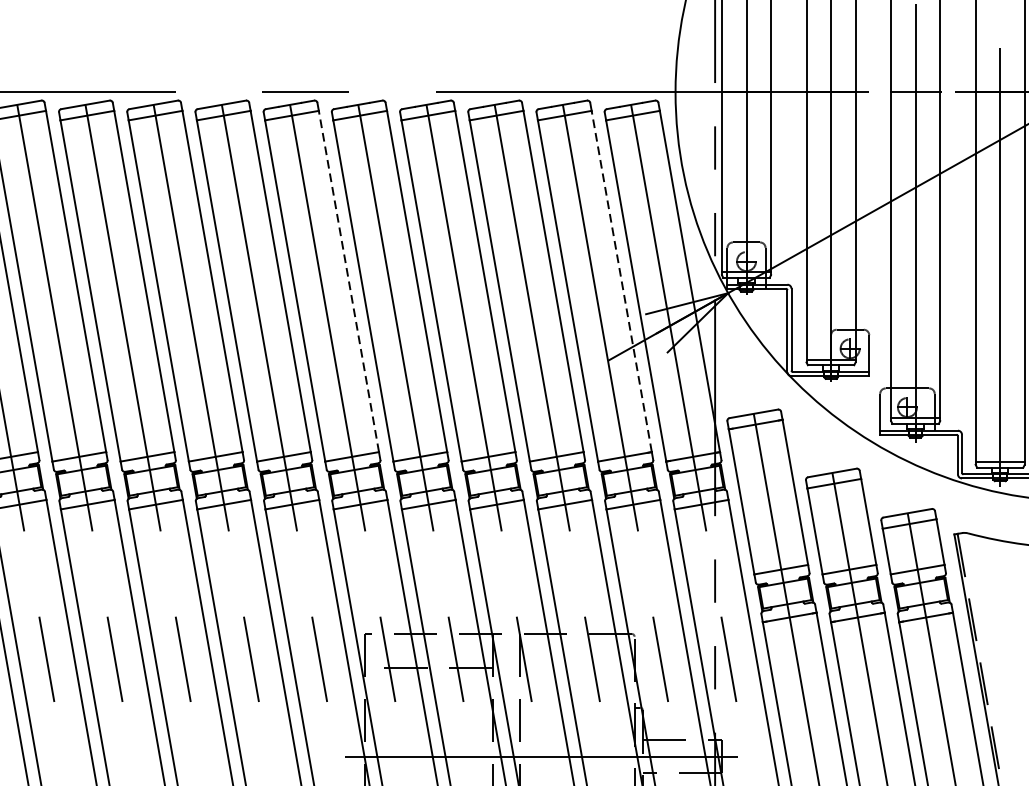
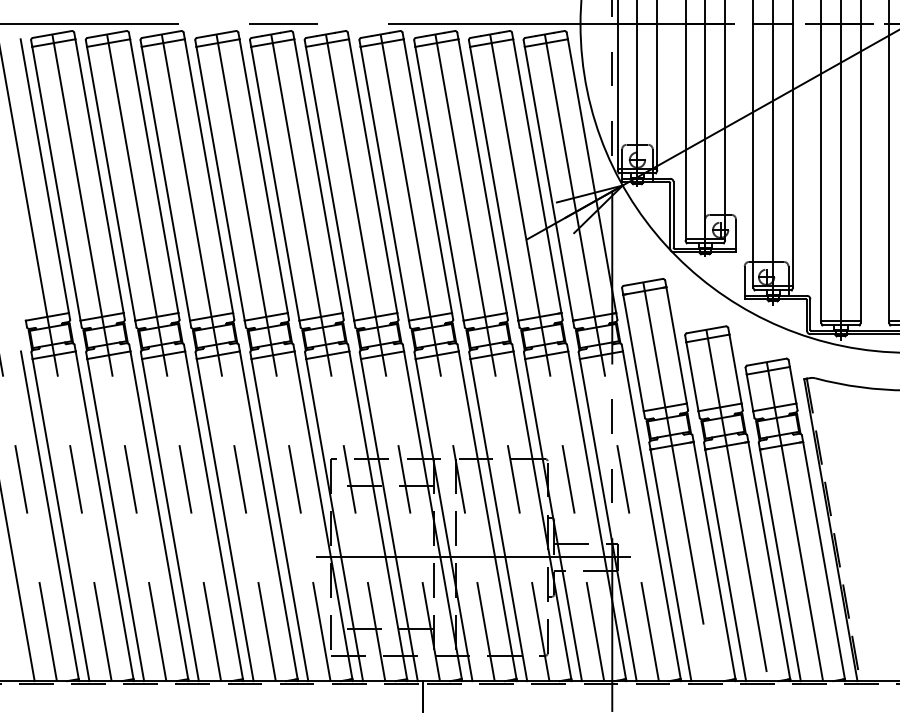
line: (348, 280) -> (318, 175), dashed -> solid
line: (621, 280) -> (537, 175), dashed -> solid

